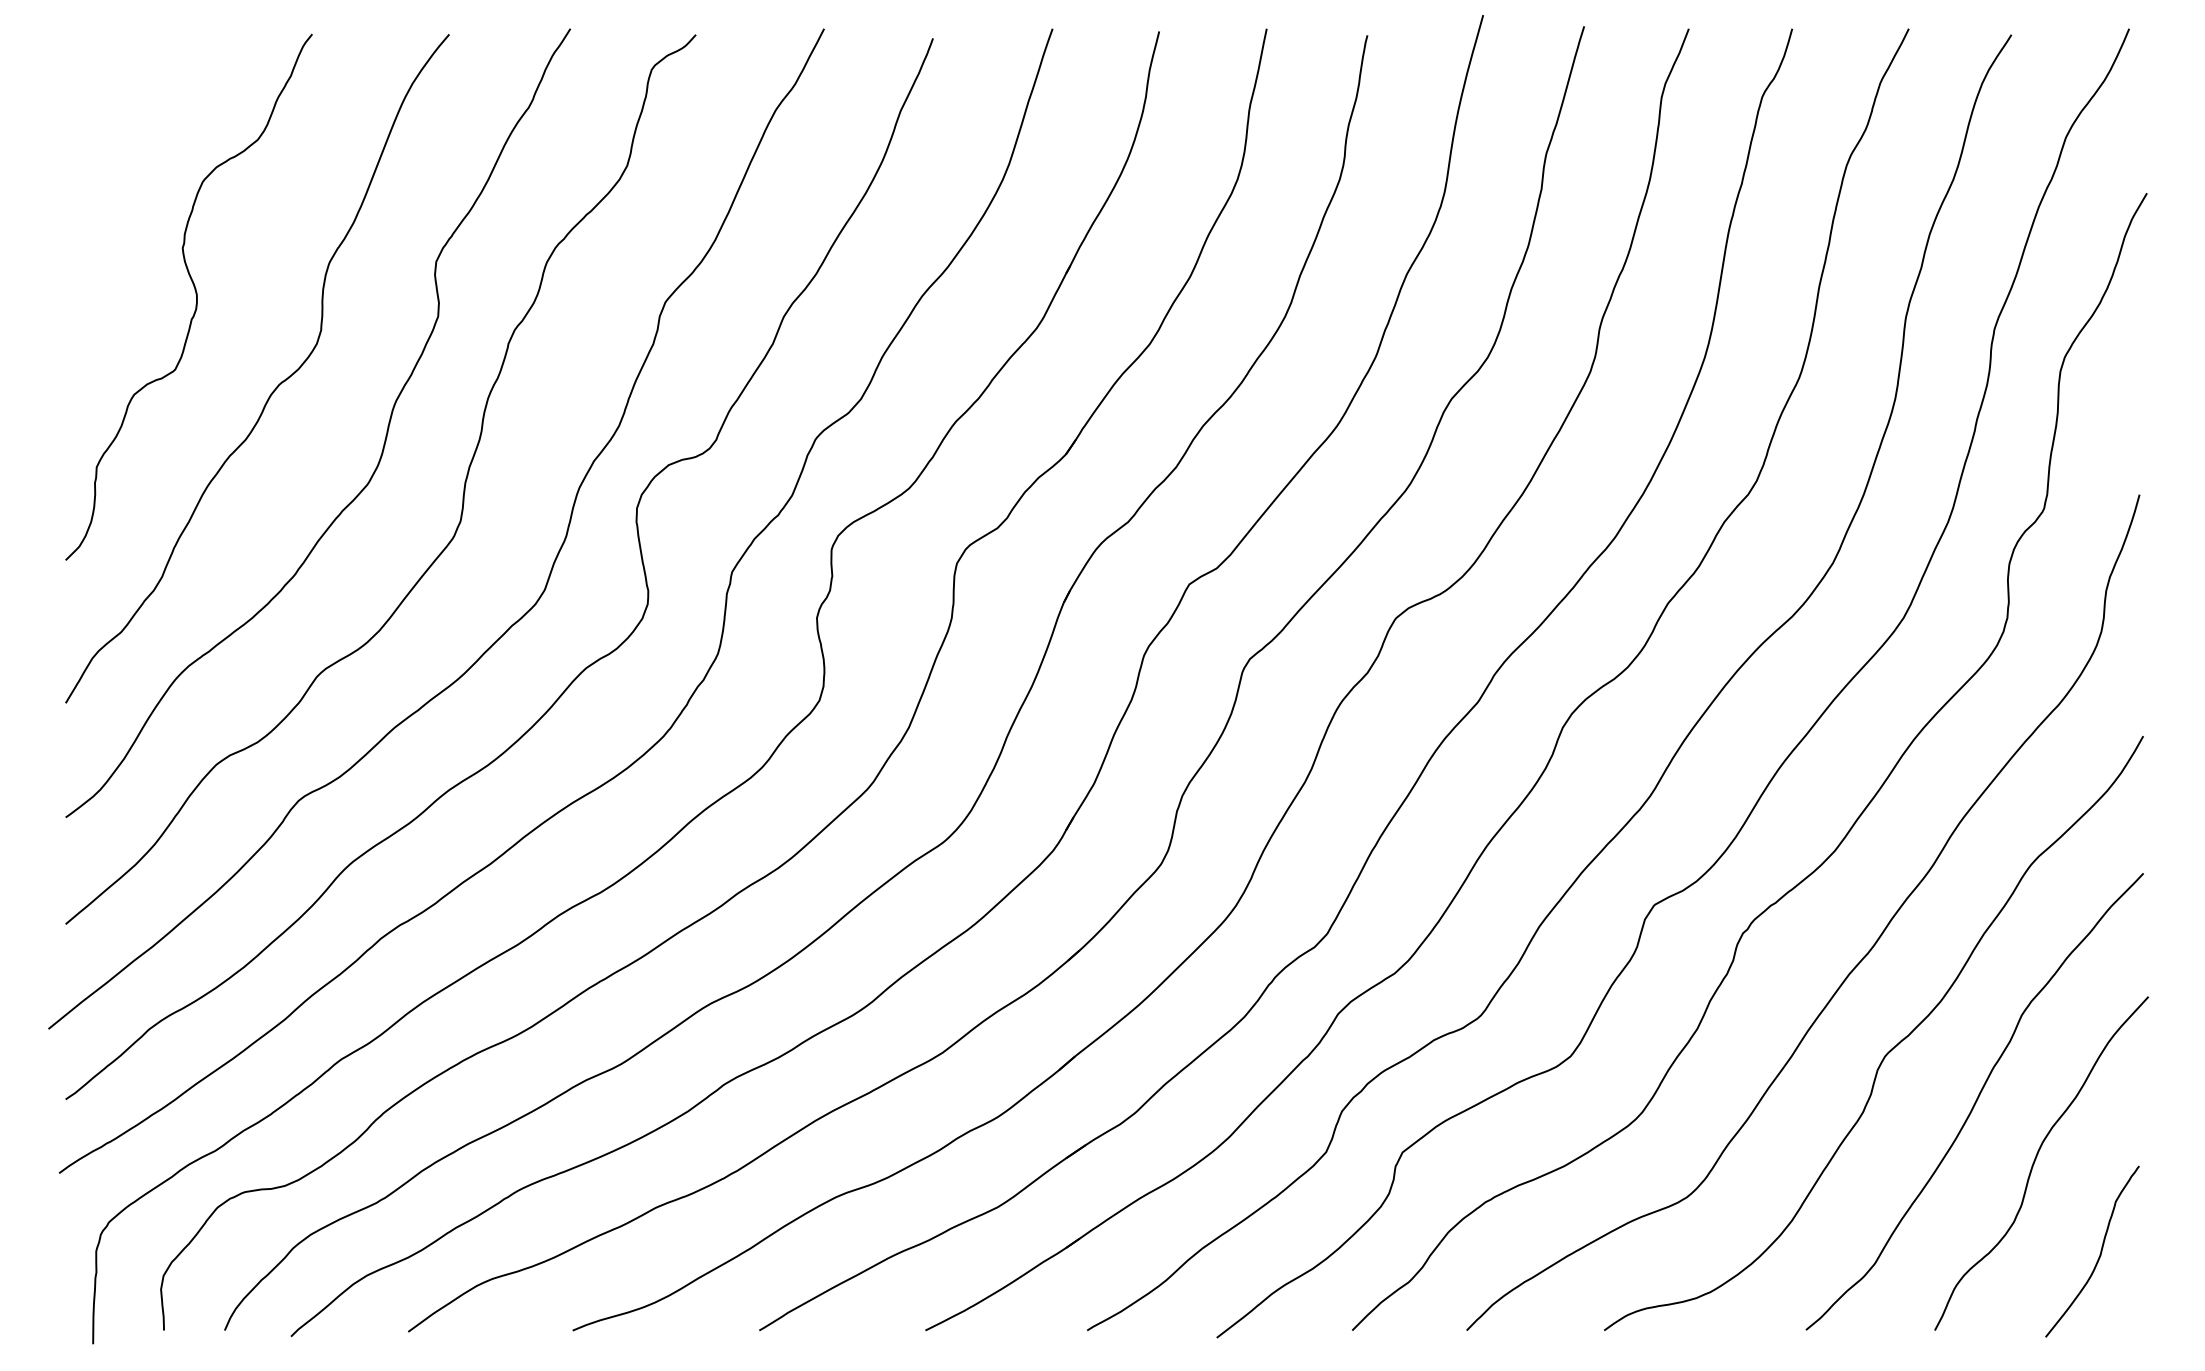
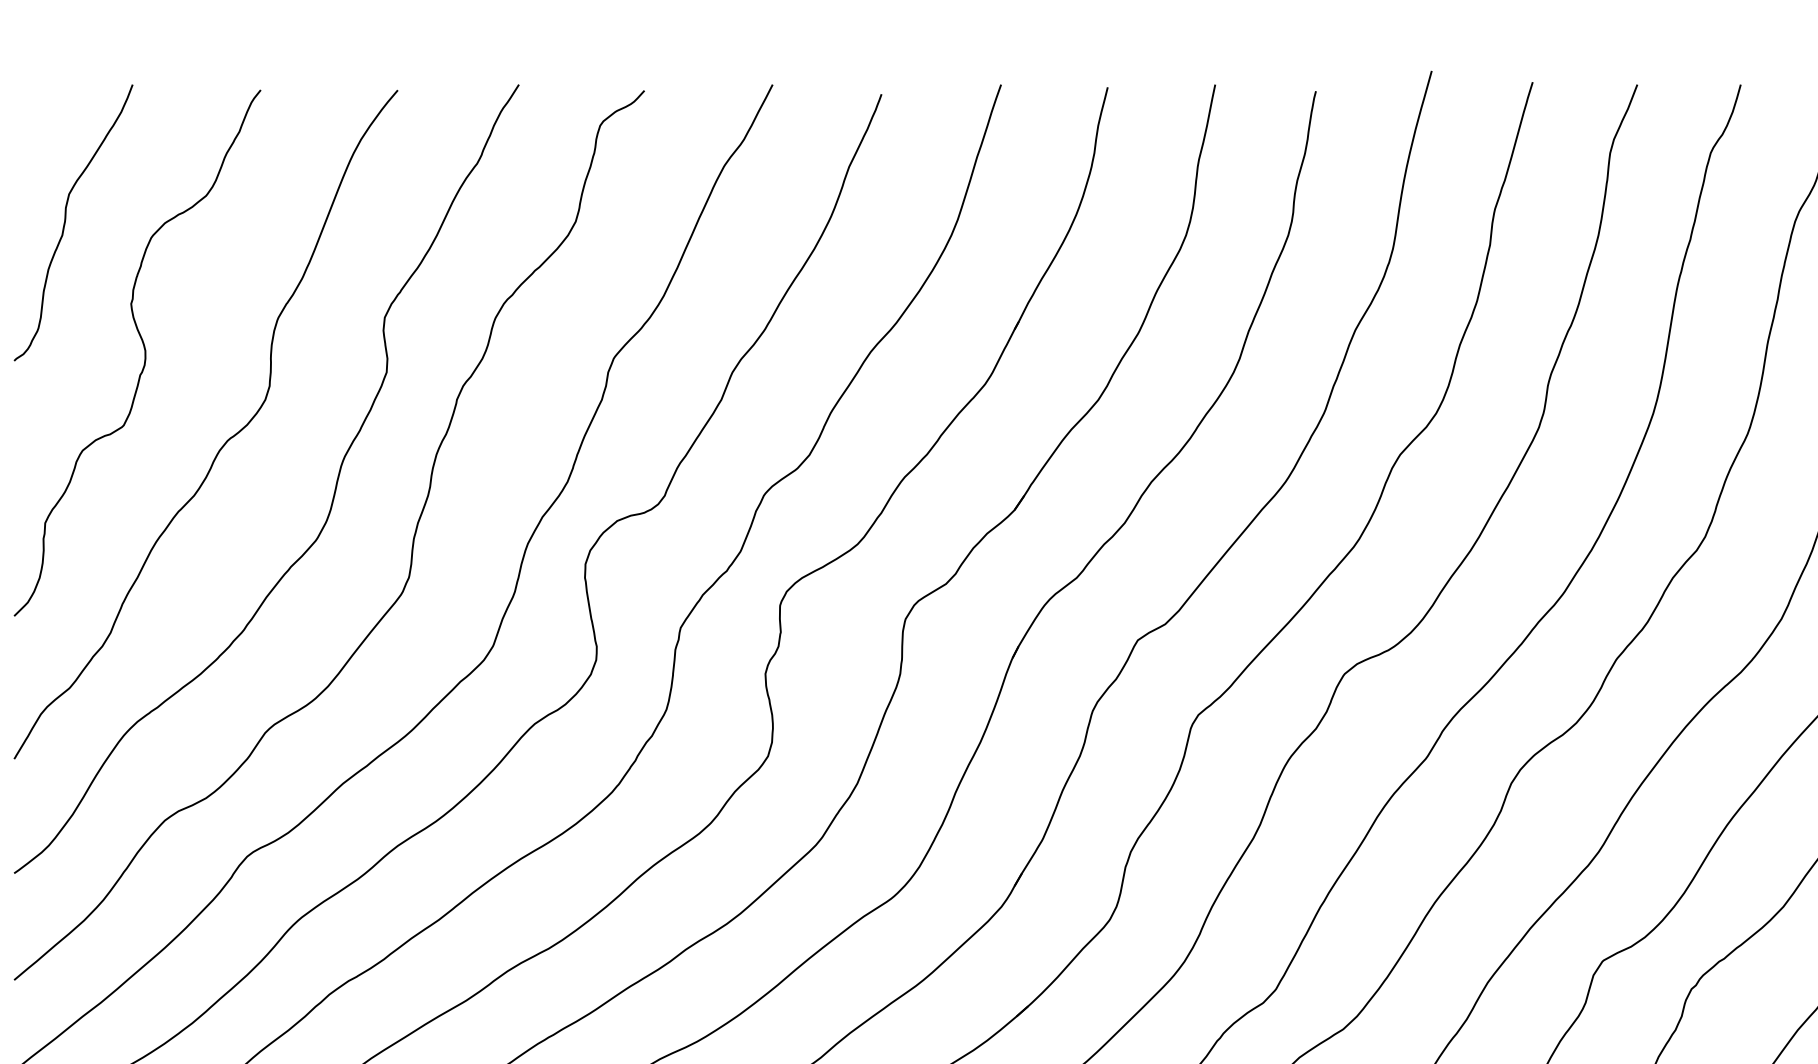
curve: (117, 166) -> (66, 222), added

